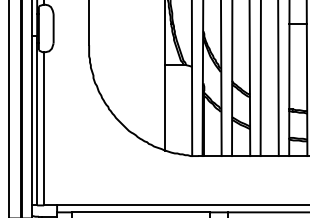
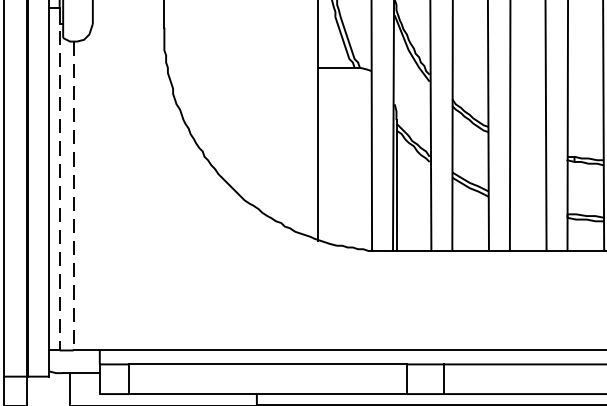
line: (37, 120) -> (60, 179), solid -> dashed
line: (44, 128) -> (74, 195), solid -> dashed

